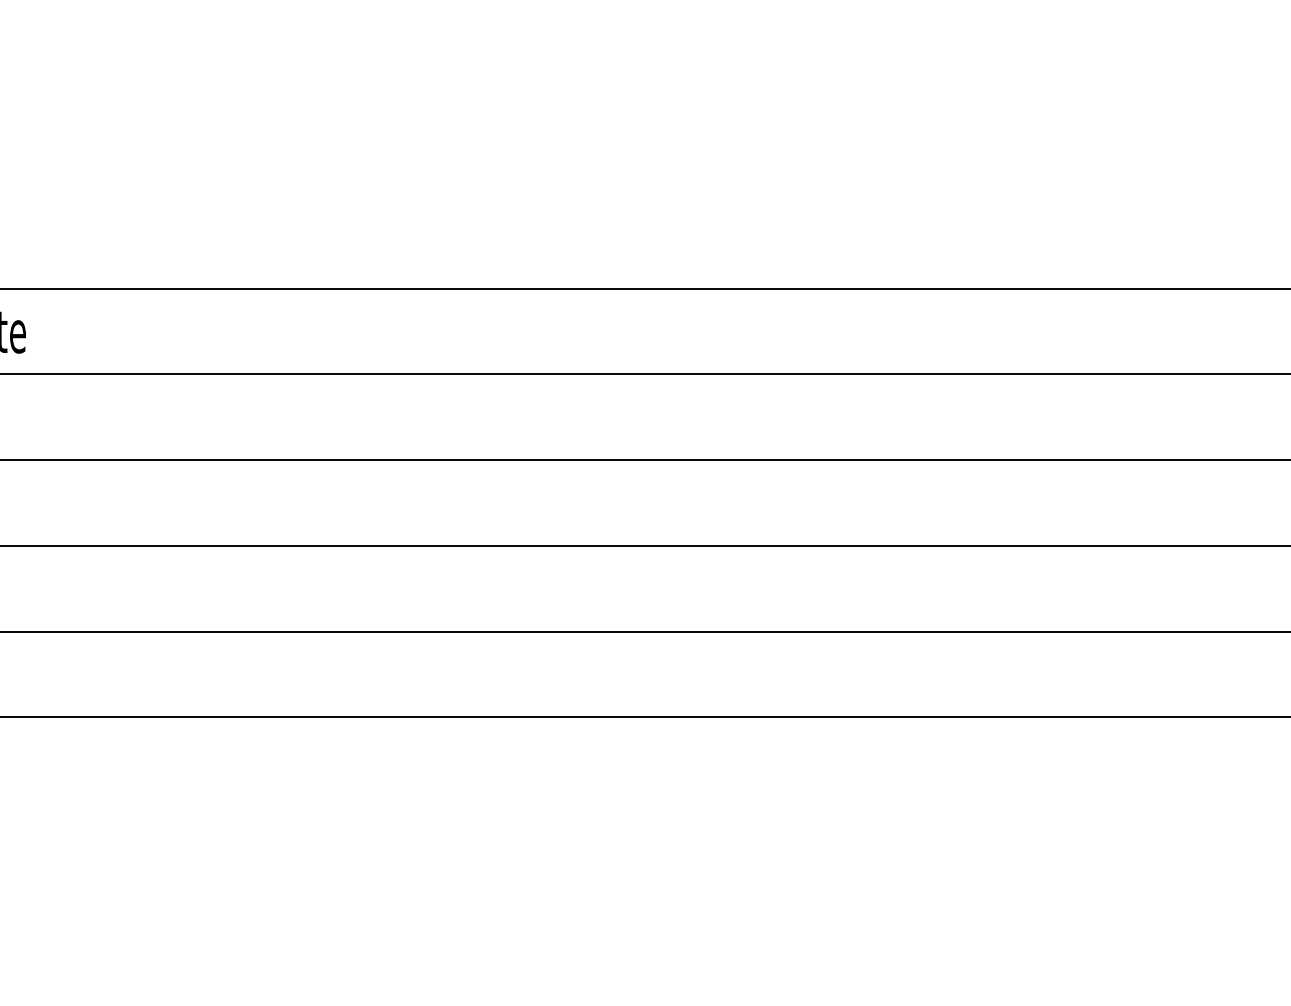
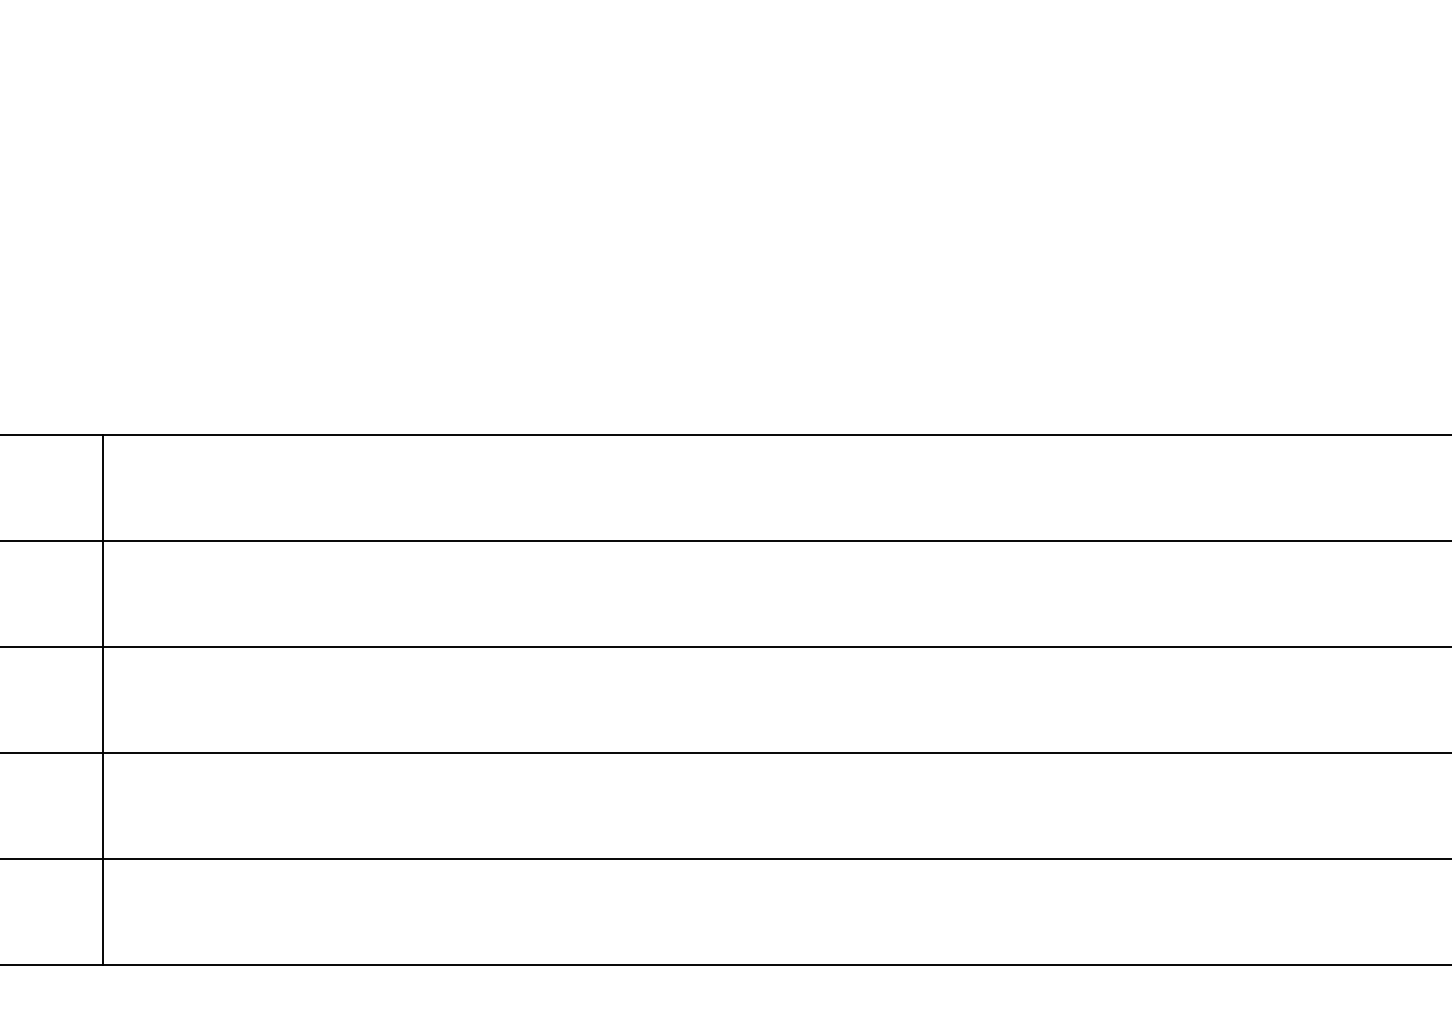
line: (141, 502) -> (102, 699), added

